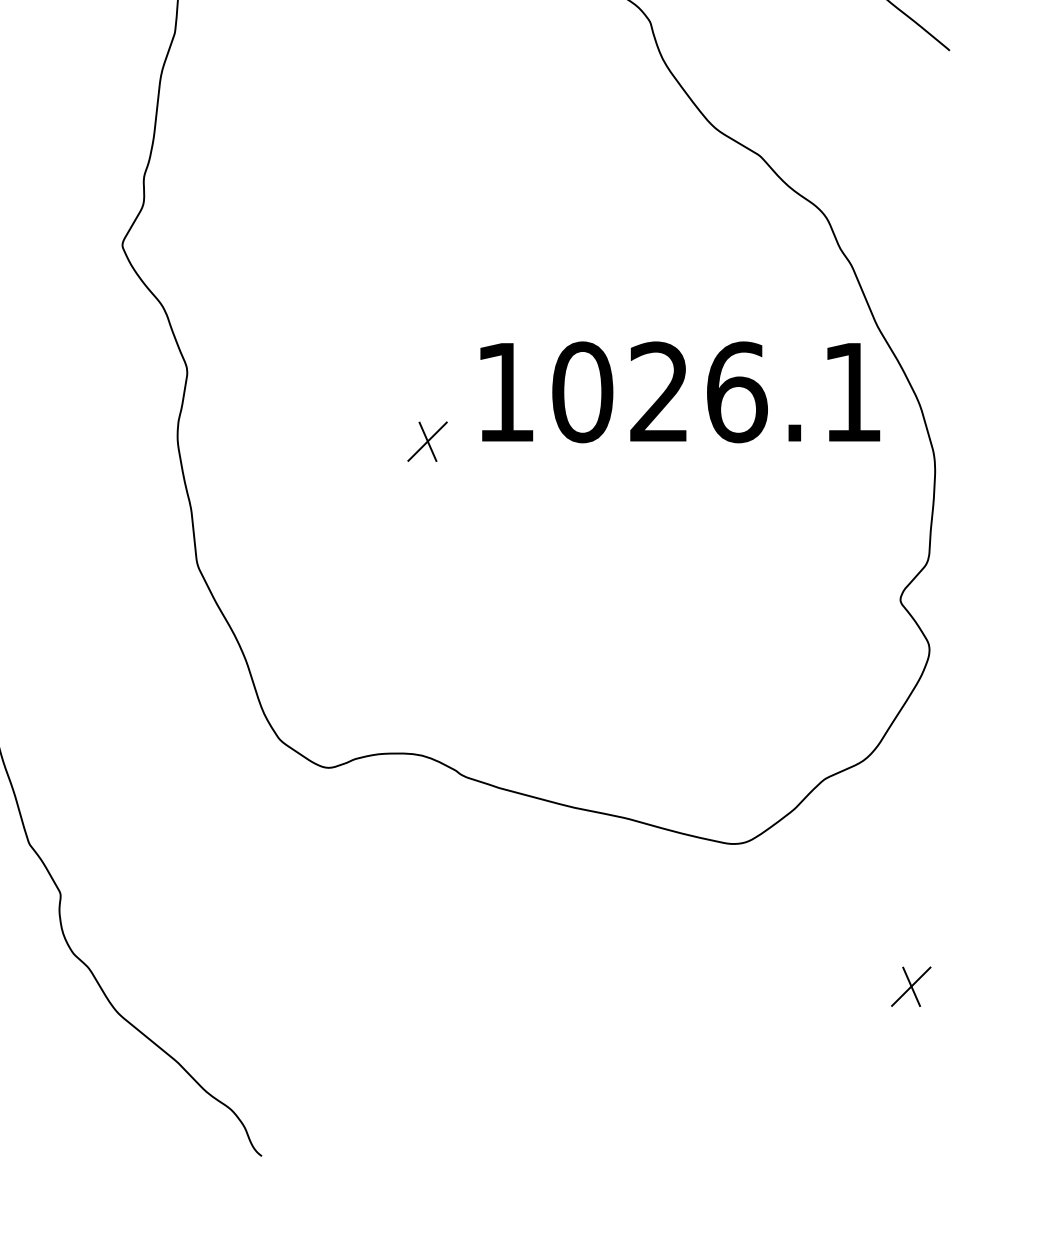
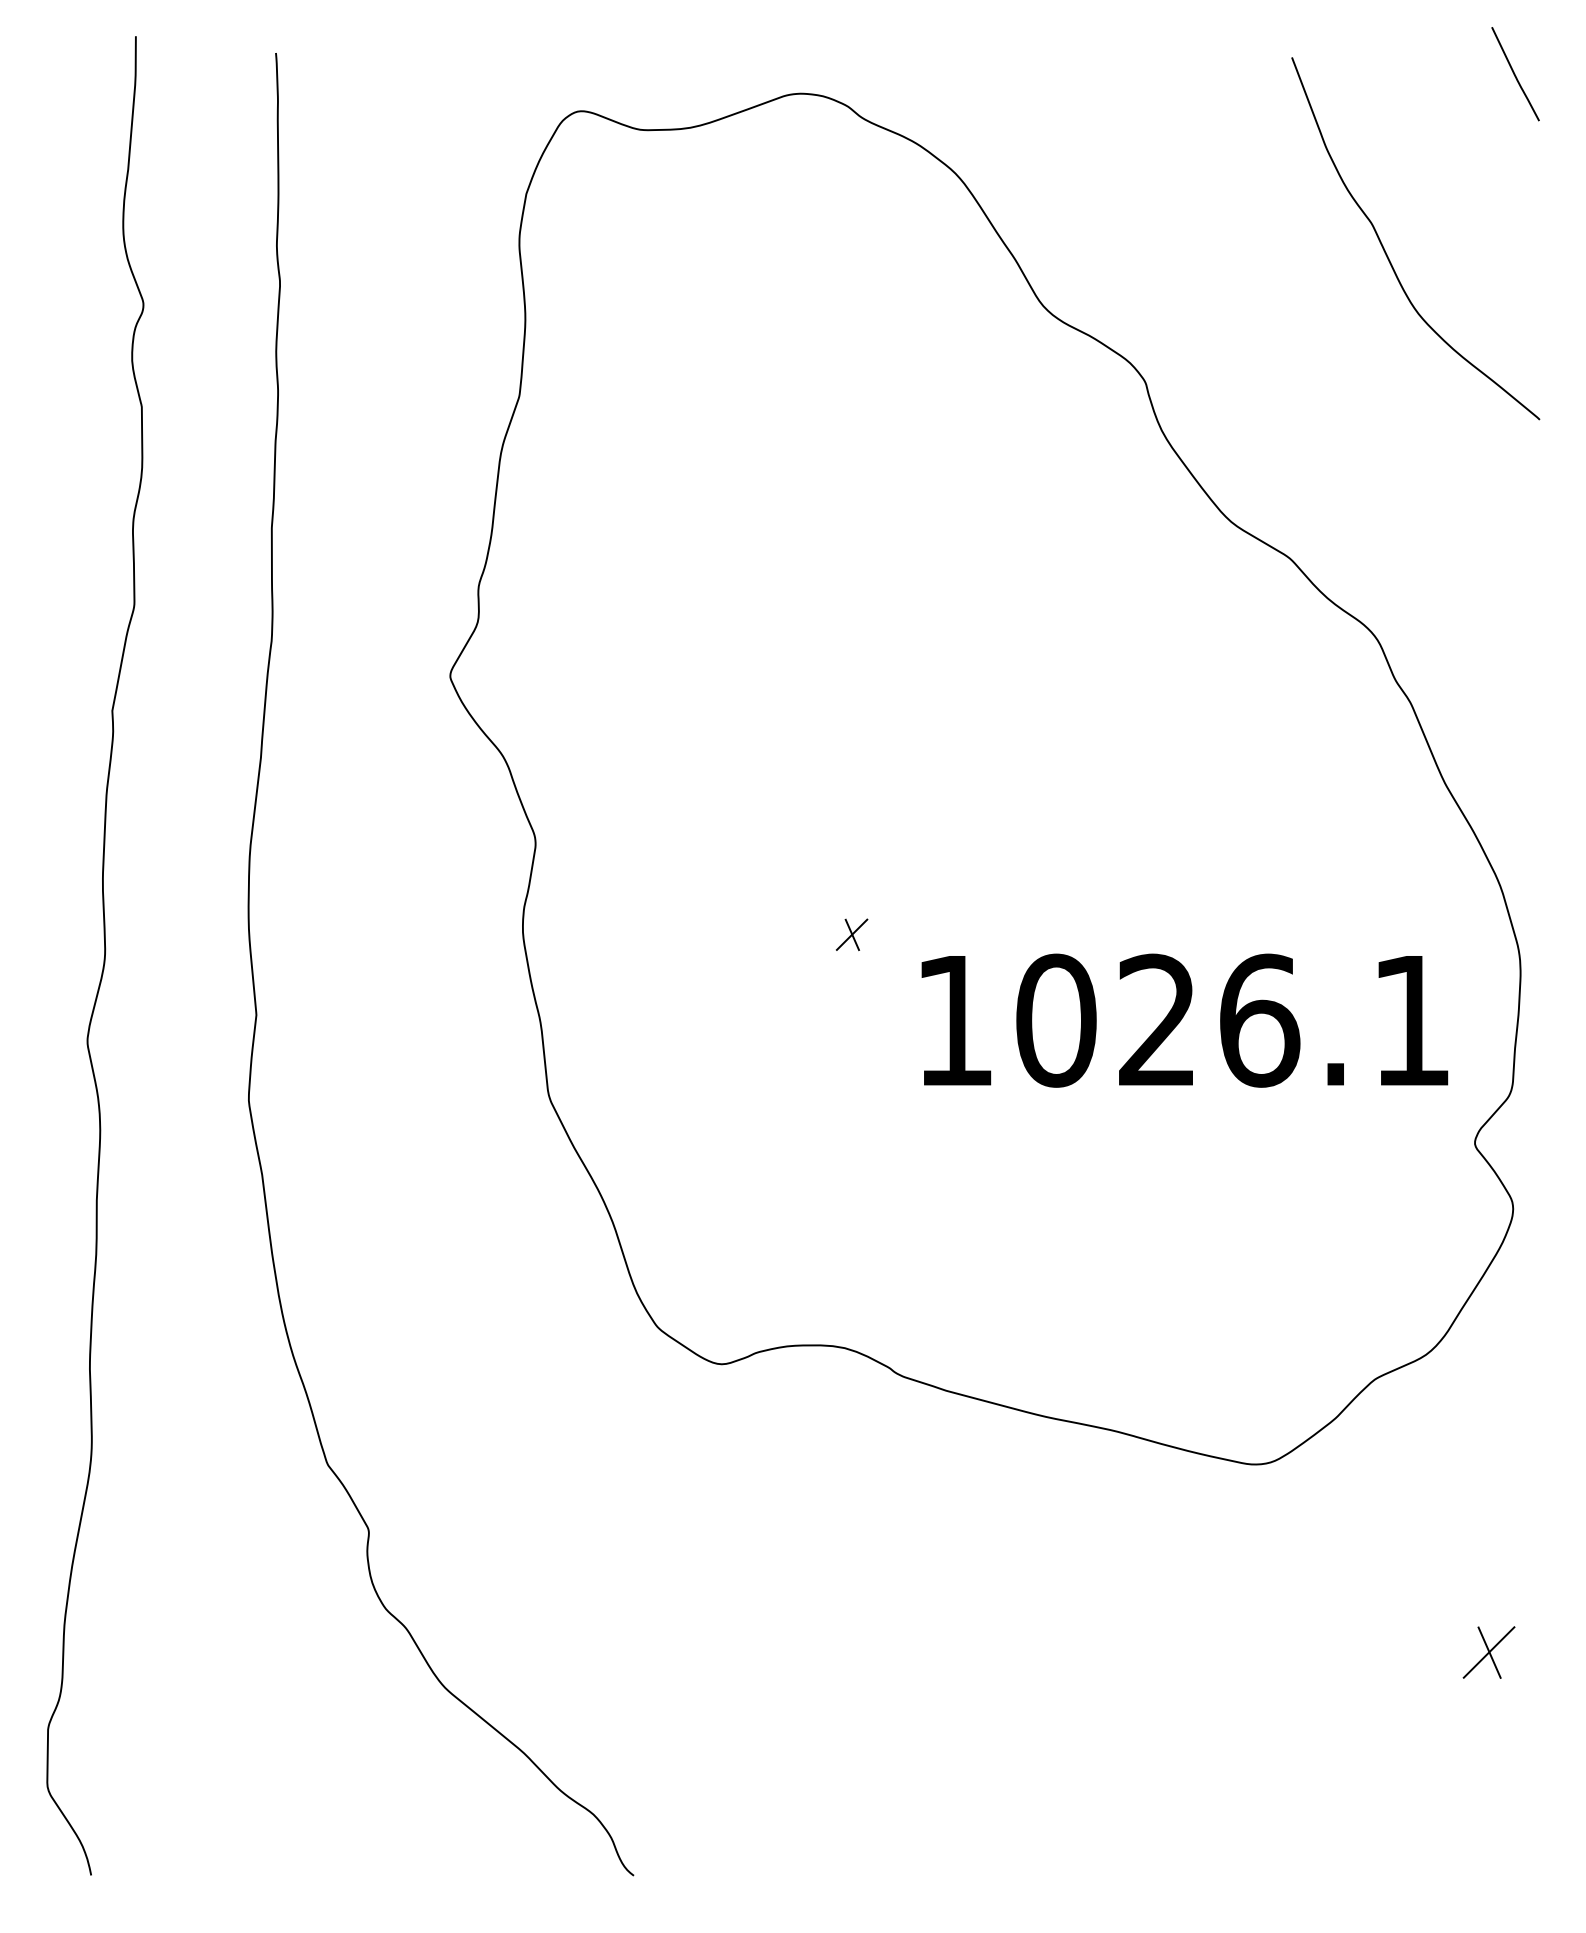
text: (679, 392) -> (1184, 1020), moved
part: (427, 441) -> (851, 934), size x0.6

